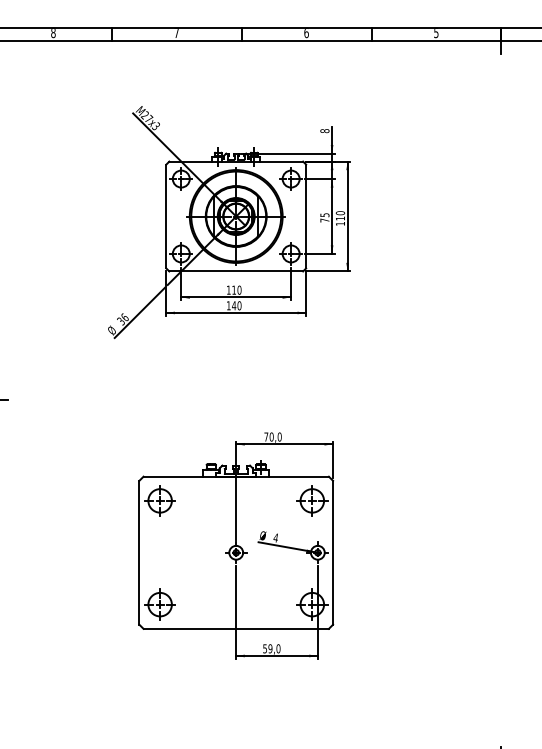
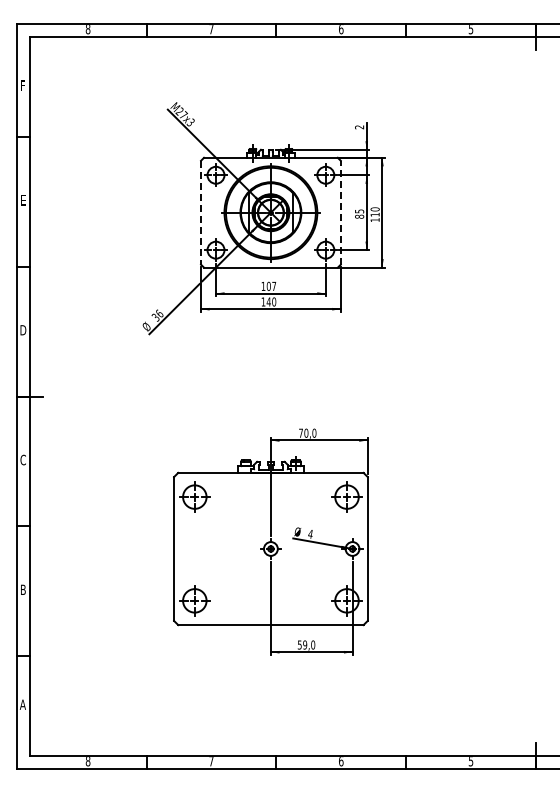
text: (324, 131) -> (359, 127), 8 -> 2
line: (166, 216) -> (201, 212), solid -> dashed
line: (305, 216) -> (340, 212), solid -> dashed
text: (324, 220) -> (359, 216), 75 -> 85
text: (236, 289) -> (271, 285), 110 -> 107

